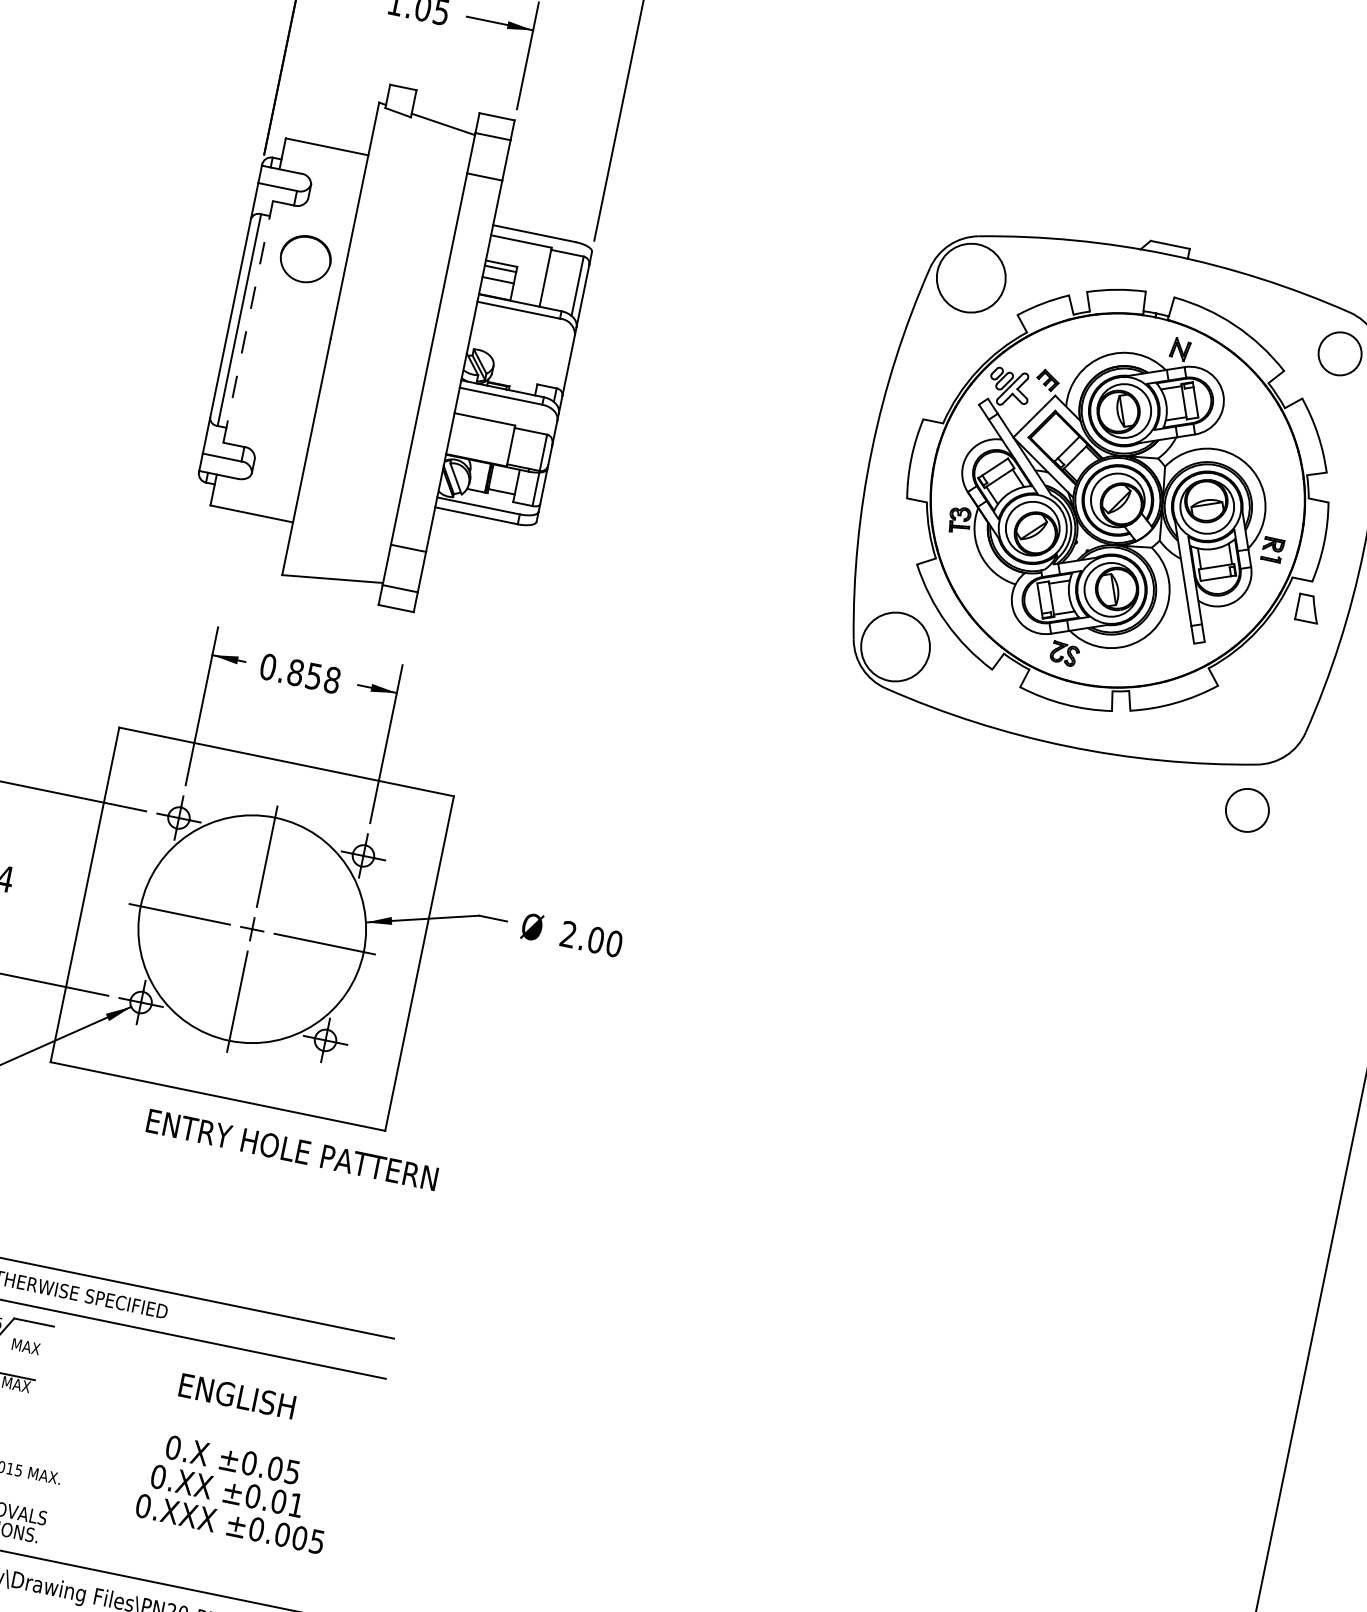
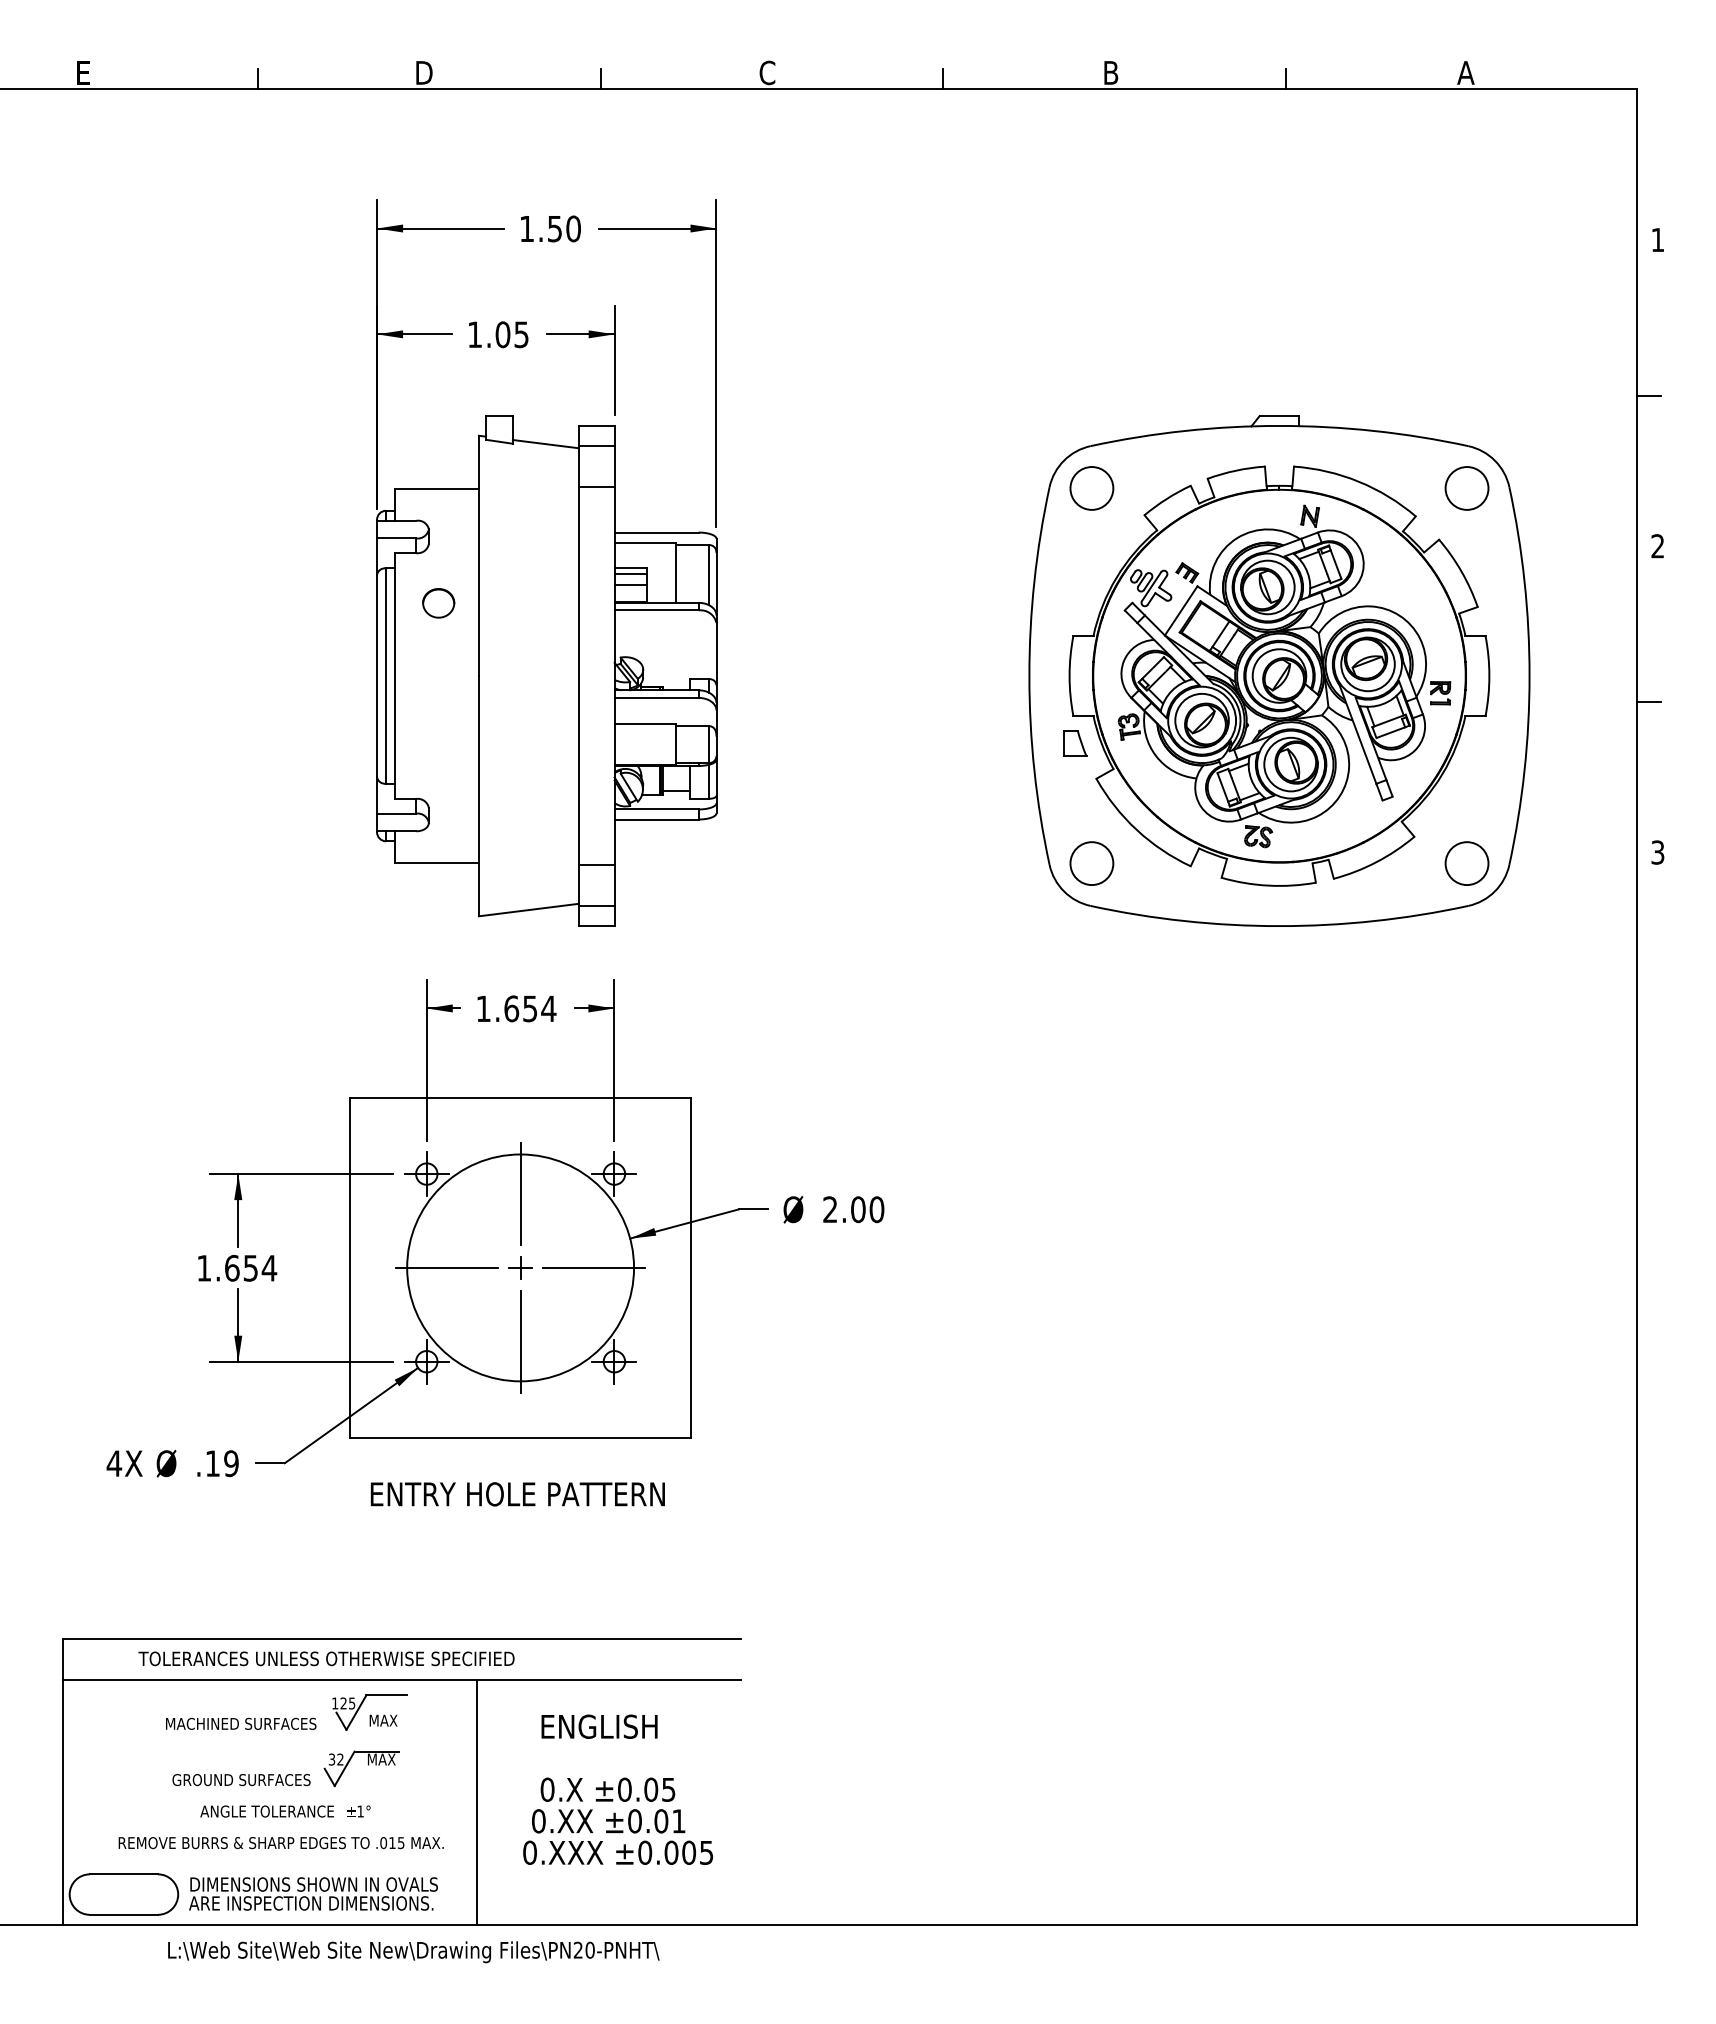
part: (305, 259) -> (438, 603), size x0.62
circle: (970, 278) -> (1091, 488), size x0.62
line: (247, 322) -> (394, 676), dashed -> solid
part: (1308, 608) -> (1075, 743), moved
circle: (895, 646) -> (1091, 863), size x0.62
text: (300, 673) -> (516, 1008), 0.858 -> 1.654
circle: (1246, 810) -> (1466, 863), moved
text: (291, 1150) -> (517, 1494), moved
line: (101, 1444) -> (476, 1801), added

